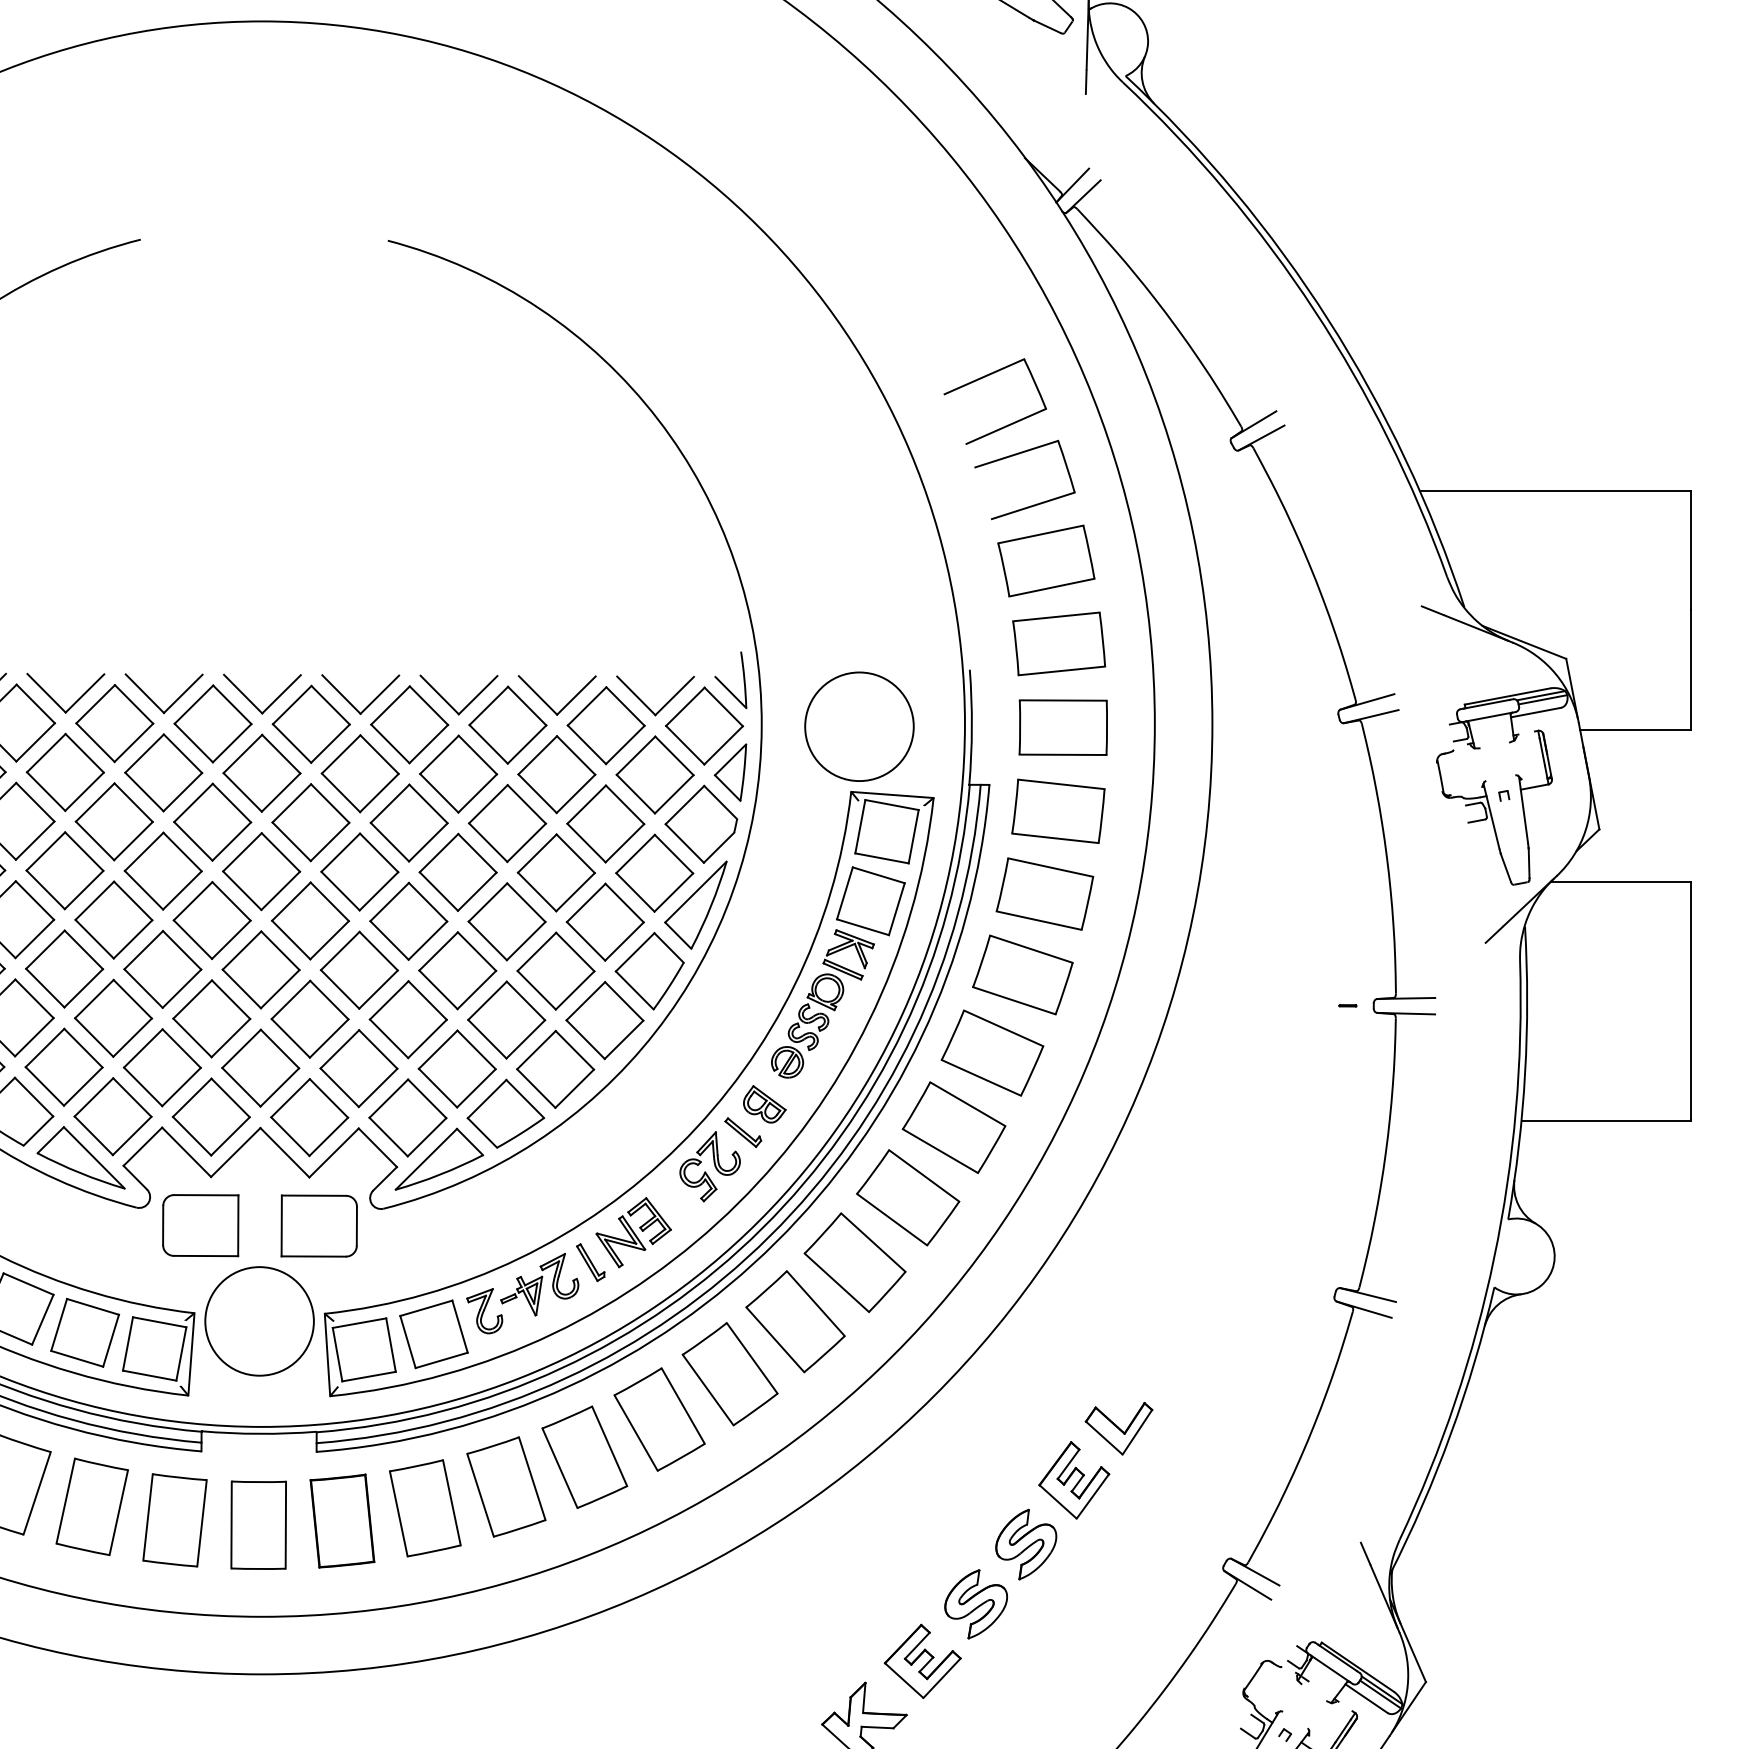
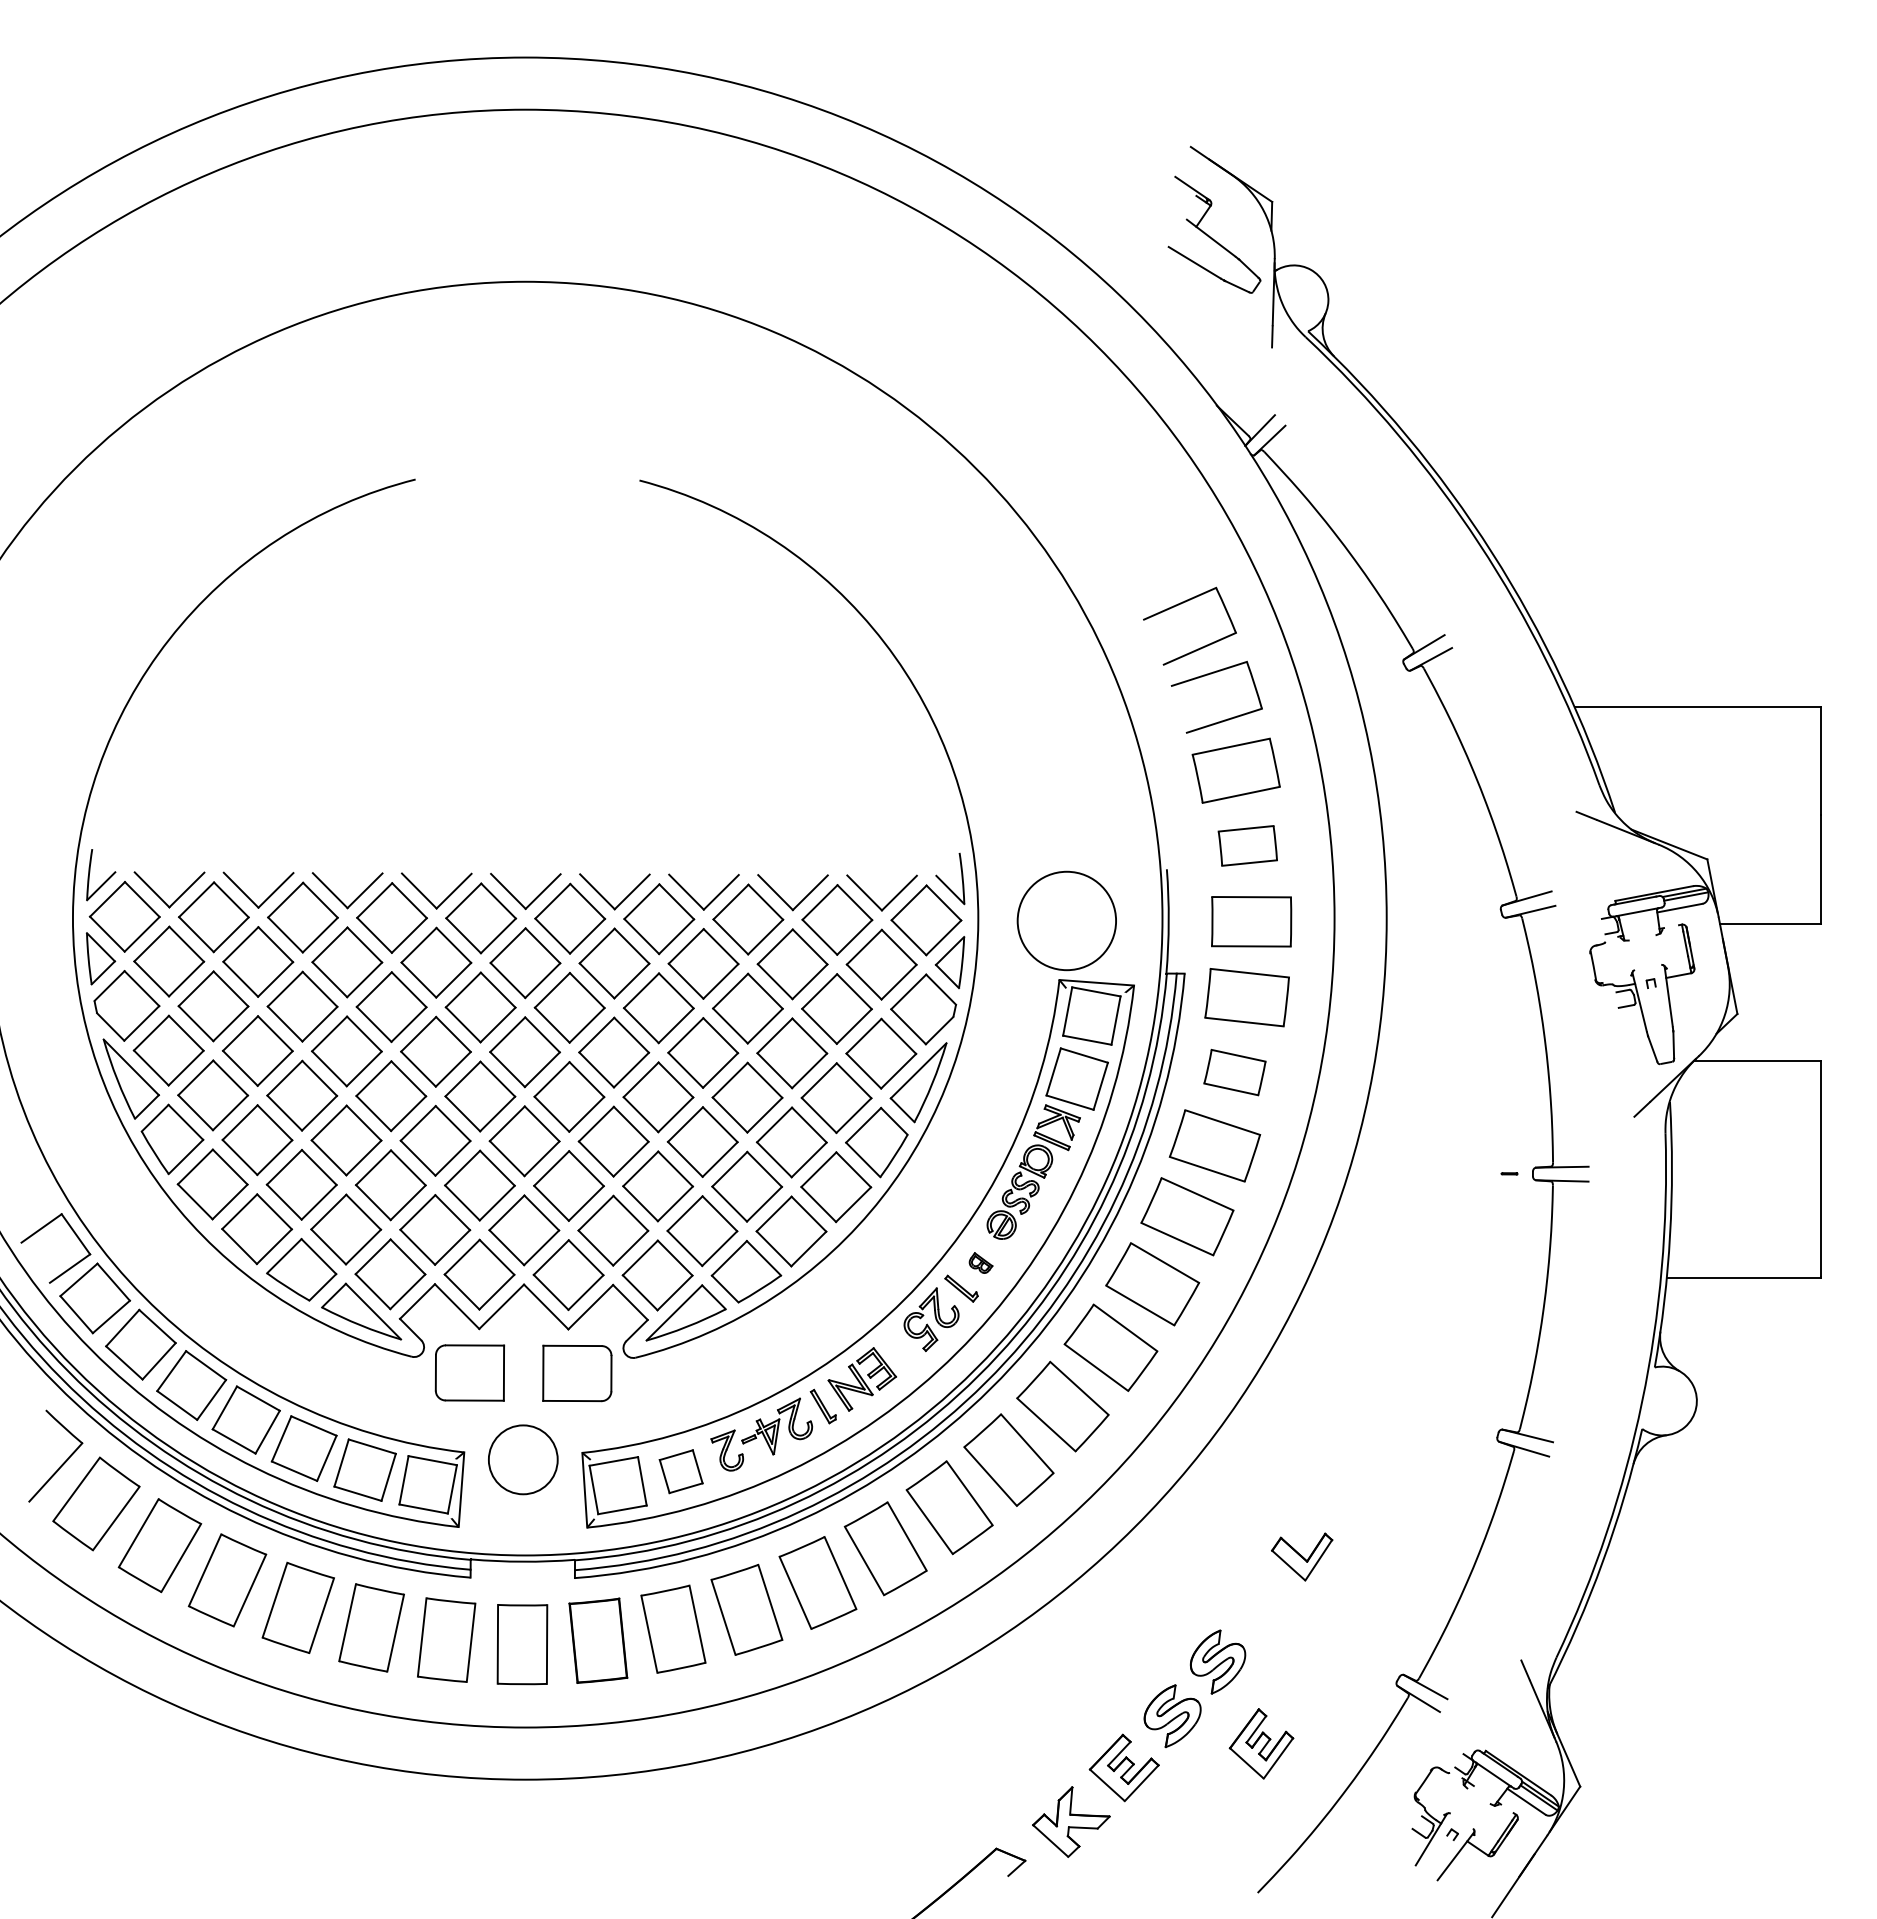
part: (1058, 643) -> (1247, 845), size x0.7
part: (1044, 893) -> (1234, 1072), size x0.7
part: (764, 1103) -> (980, 1262), size x0.6
circle: (259, 1321) -> (523, 1459), size x0.7
part: (433, 1334) -> (680, 1471), size x0.7
part: (1074, 1479) -> (1261, 1743), moved

